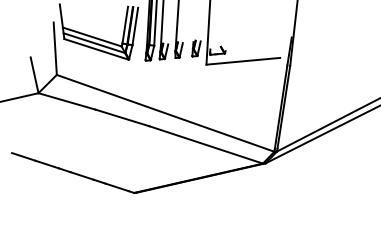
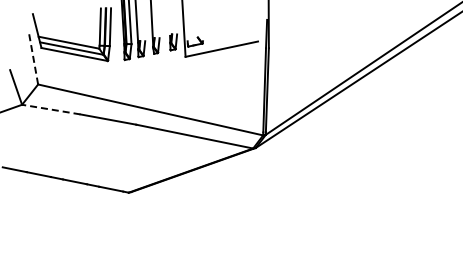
line: (55, 48) -> (33, 58), solid -> dashed
line: (67, 101) -> (51, 109), solid -> dashed

